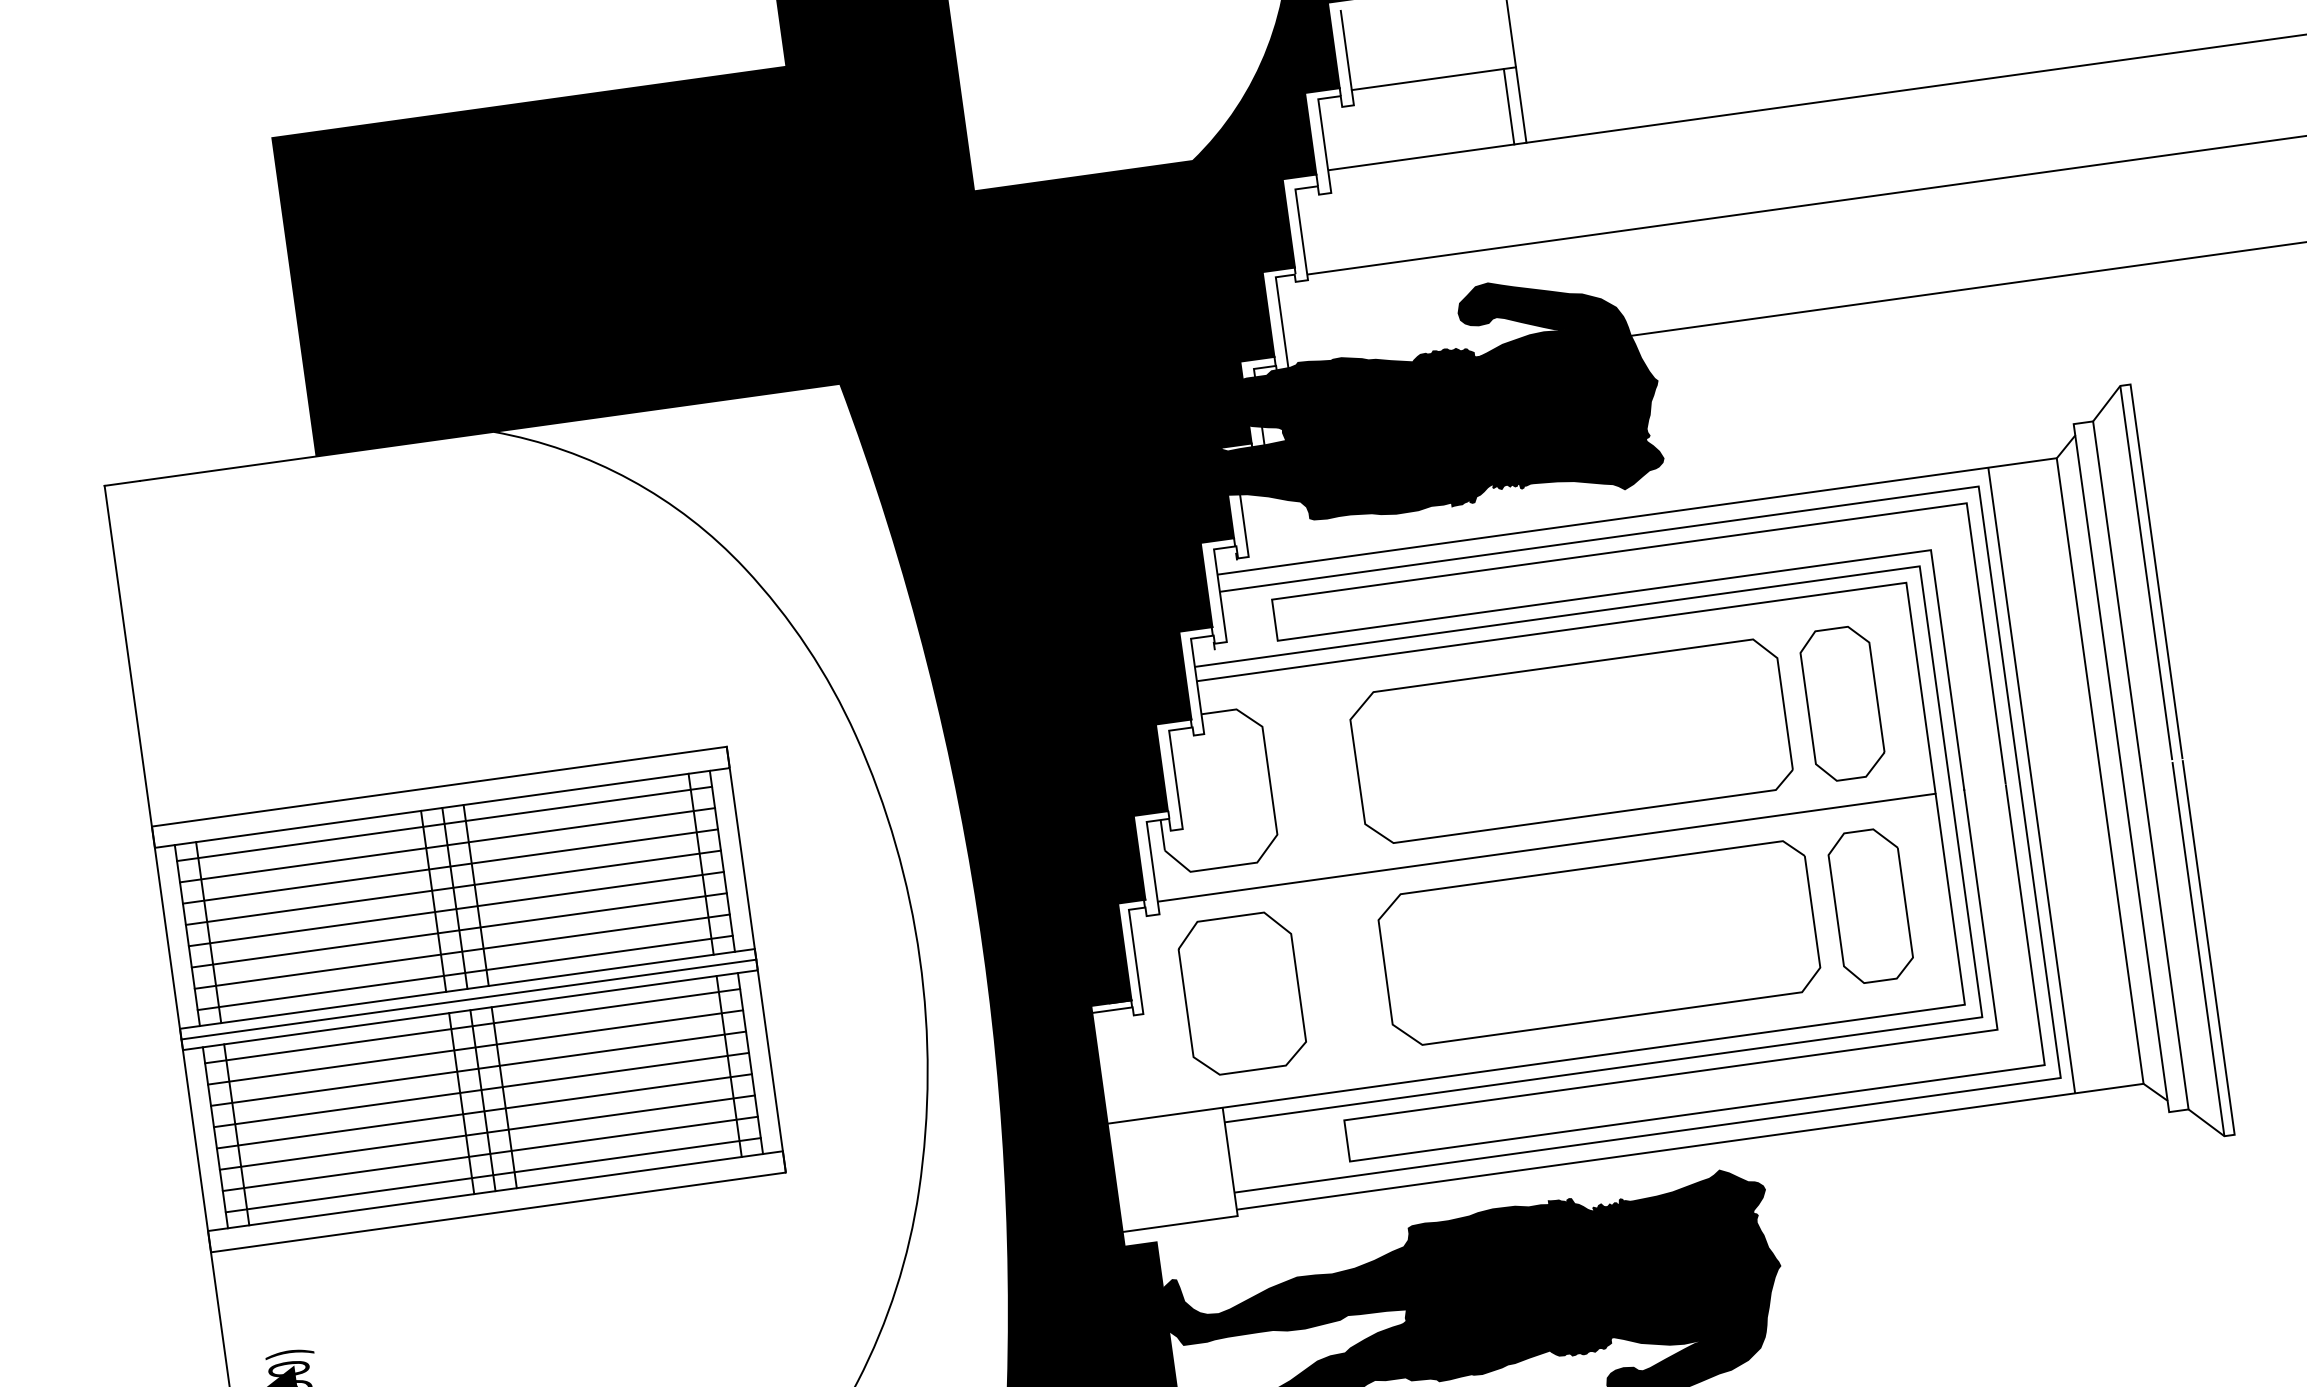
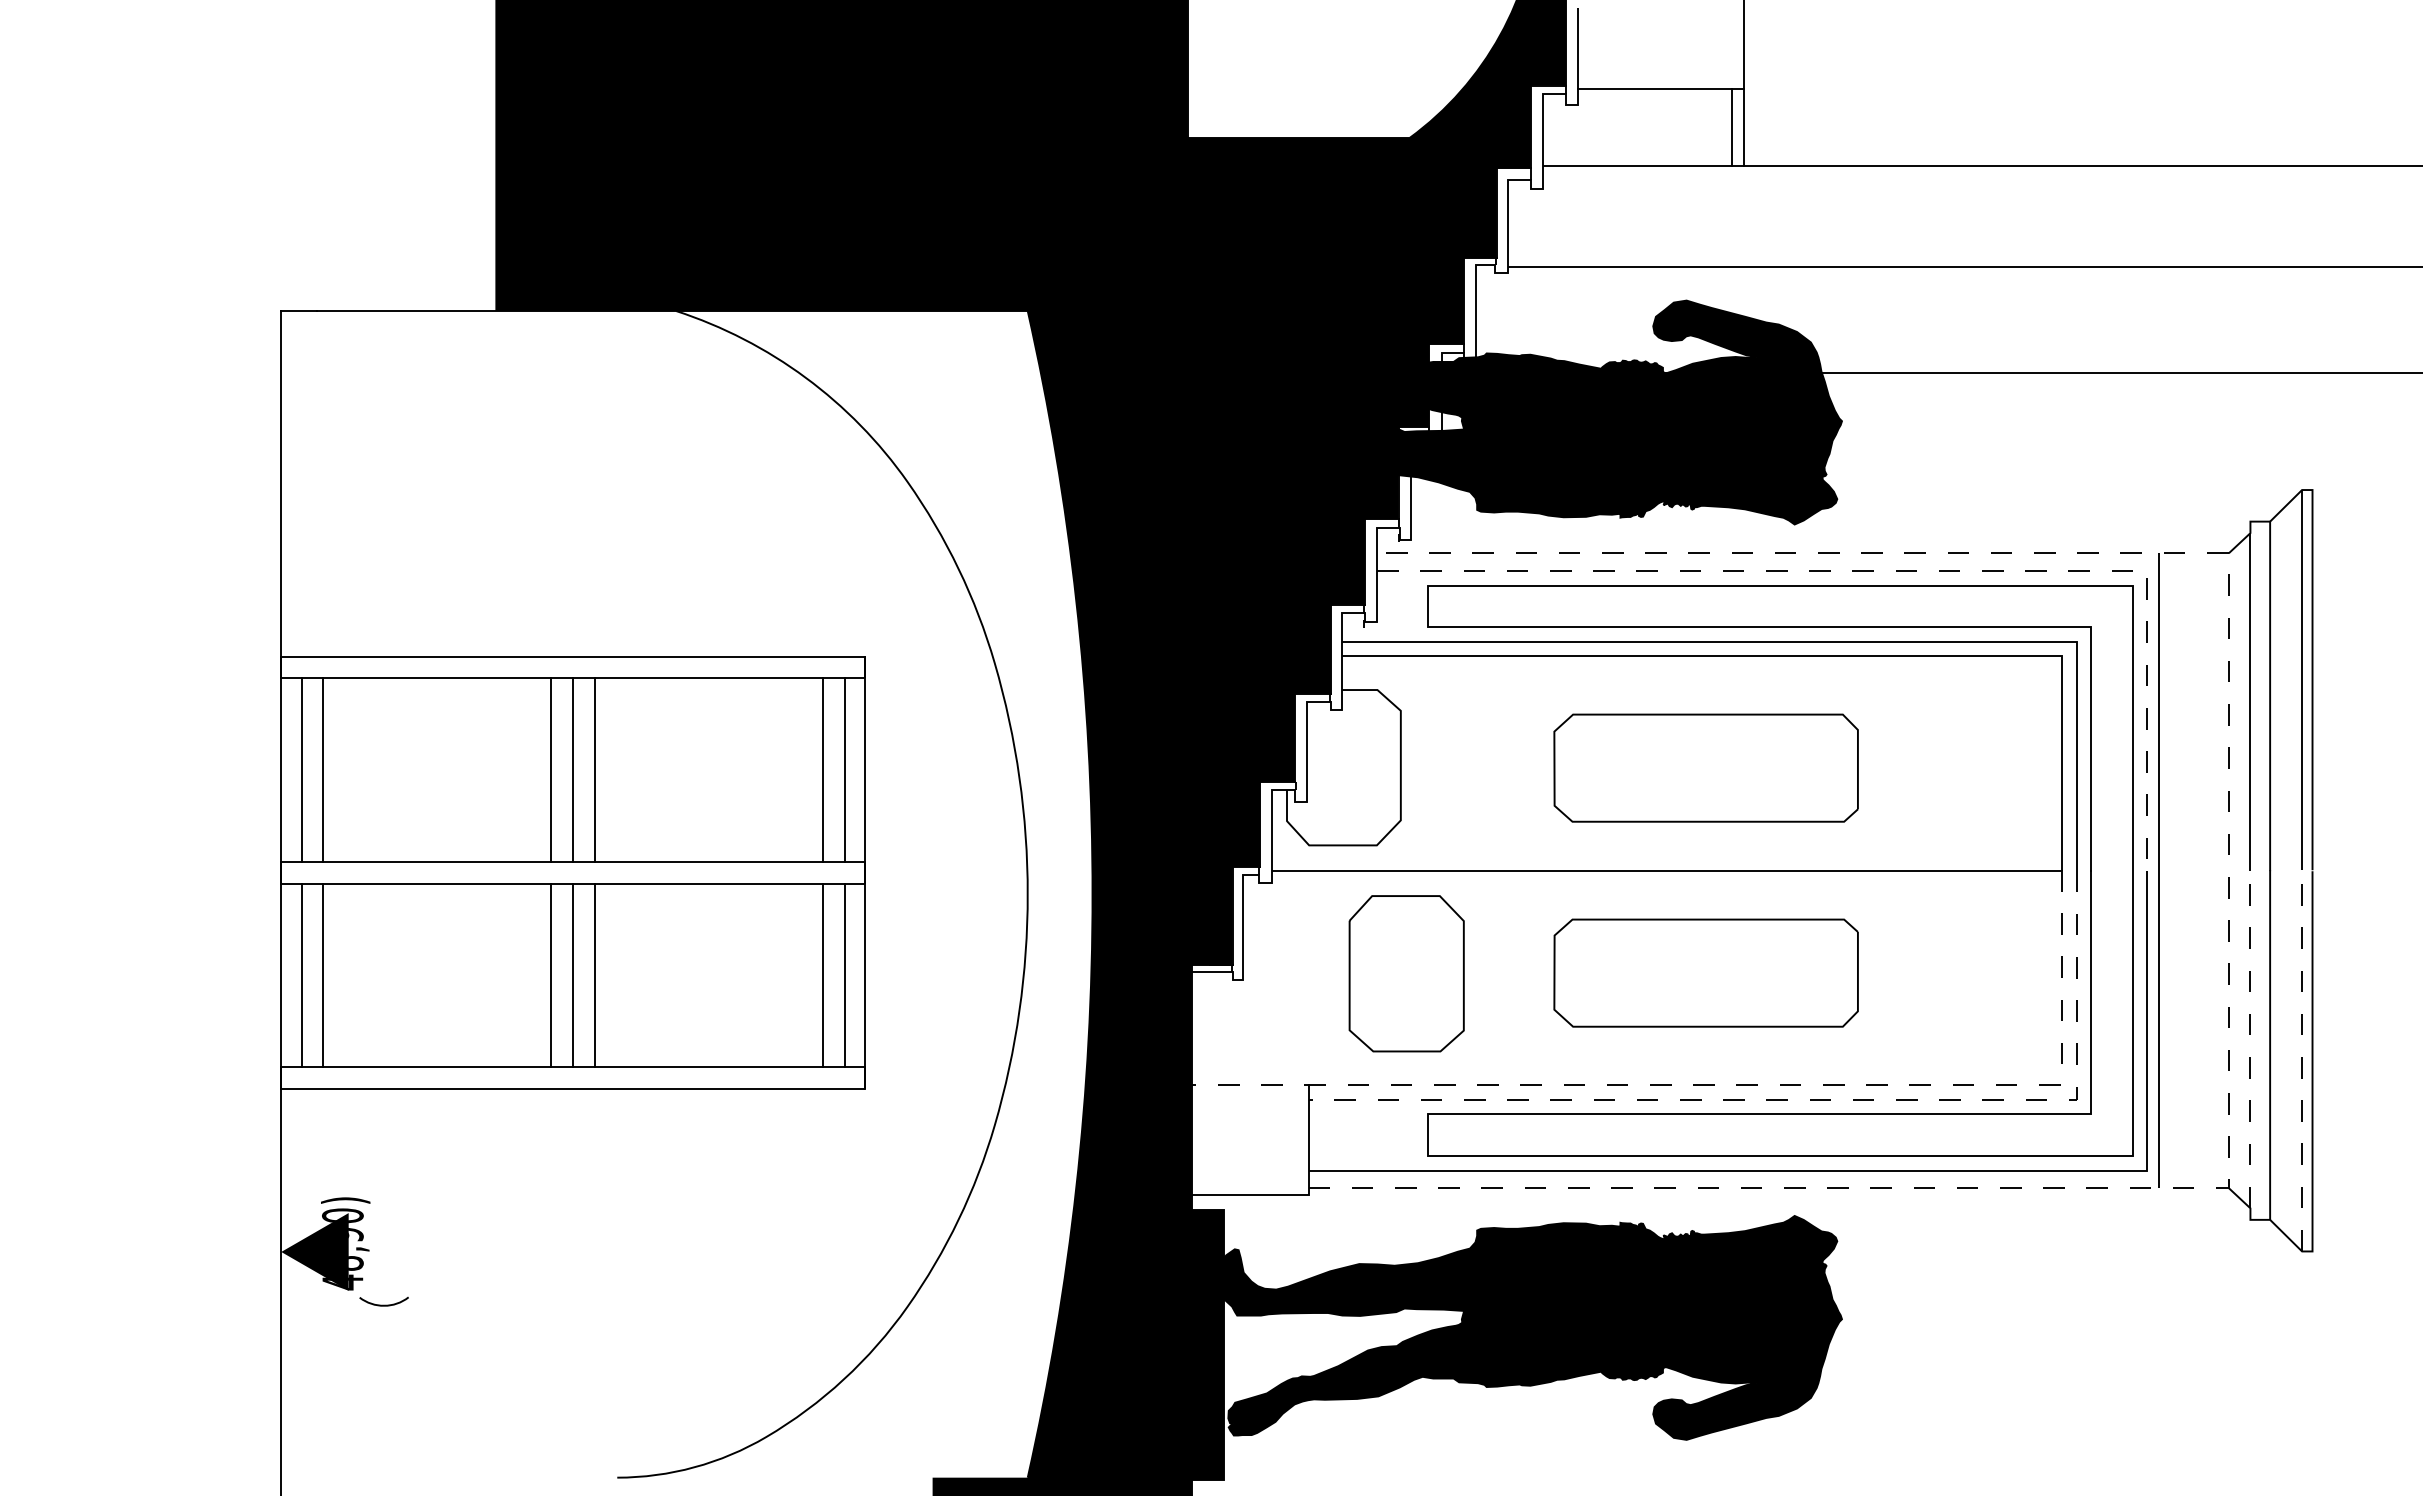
line: (1748, 518) -> (1913, 570), solid -> dashed
part: (1842, 703) -> (1981, 767), removed
part: (1570, 740) -> (1705, 767), size x0.7
line: (2104, 805) -> (2228, 905), solid -> dashed
line: (443, 823) -> (572, 694), removed
line: (446, 845) -> (572, 716), removed
line: (449, 866) -> (572, 737), removed
line: (452, 887) -> (572, 759), removed
part: (1870, 906) -> (1981, 973), removed
line: (455, 909) -> (572, 781), removed
line: (458, 930) -> (572, 802), removed
line: (2144, 934) -> (2250, 1039), solid -> dashed
part: (1598, 942) -> (1705, 972), size x0.7
line: (2198, 948) -> (2302, 1061), solid -> dashed
line: (461, 951) -> (572, 824), removed
line: (464, 972) -> (572, 845), removed
part: (1241, 993) -> (1406, 973), moved
line: (468, 999) -> (572, 872), removed
line: (472, 1025) -> (572, 899), removed
line: (475, 1047) -> (572, 921), removed
line: (1642, 1049) -> (1734, 1084), solid -> dashed
line: (1716, 1054) -> (1807, 1099), solid -> dashed
line: (478, 1069) -> (572, 943), removed
line: (480, 1089) -> (572, 964), removed
line: (483, 1111) -> (572, 986), removed
line: (486, 1132) -> (572, 1007), removed
line: (489, 1153) -> (572, 1029), removed
line: (492, 1175) -> (572, 1051), removed

